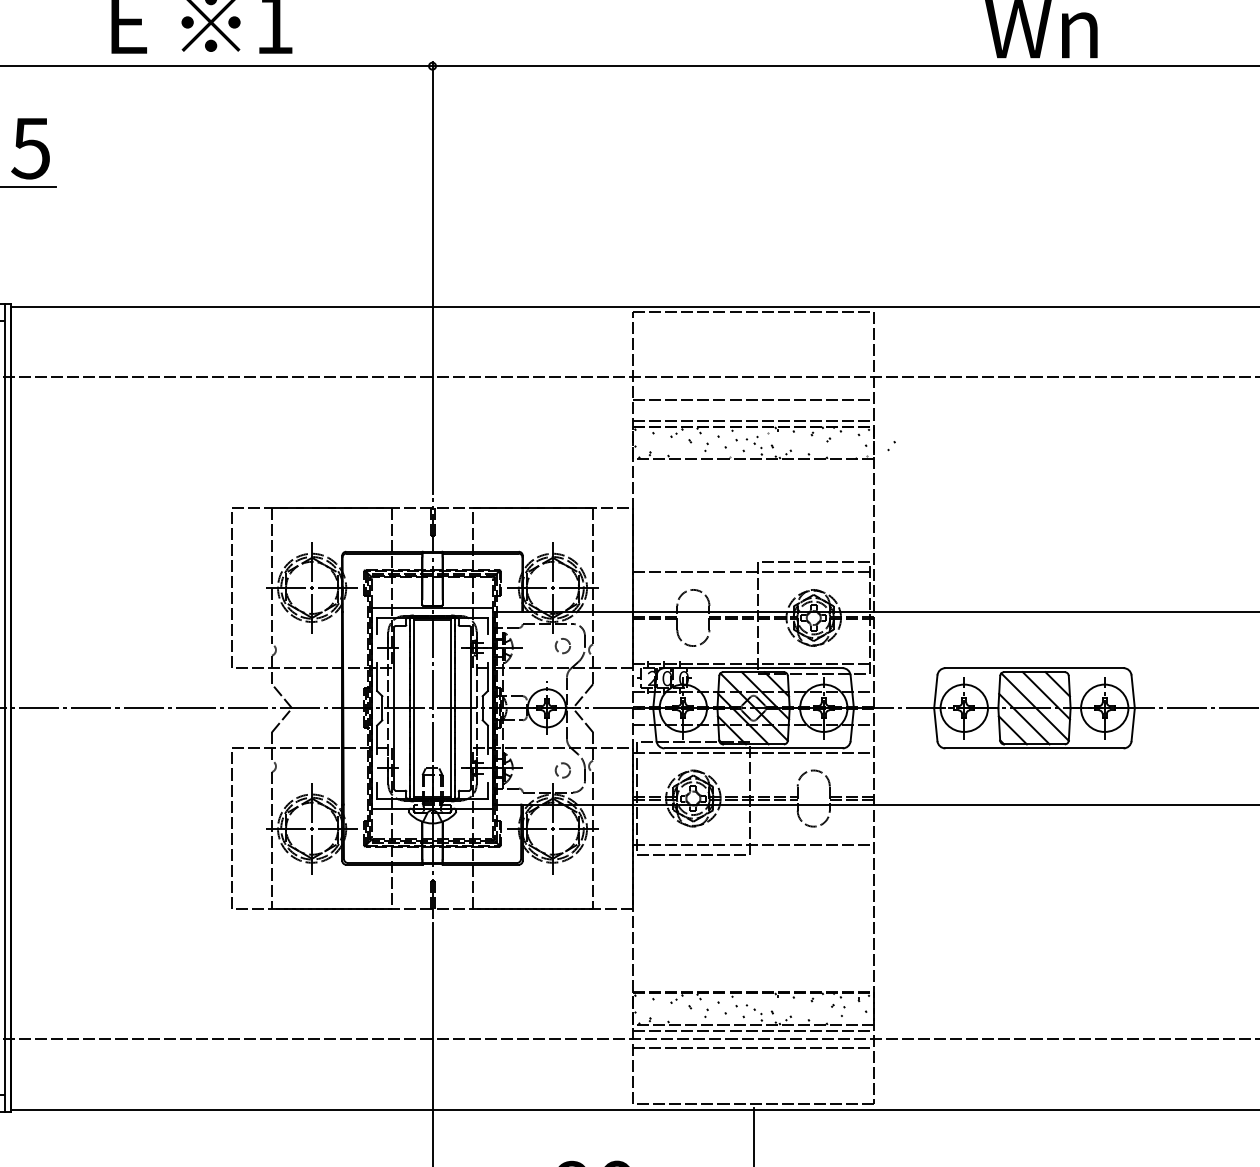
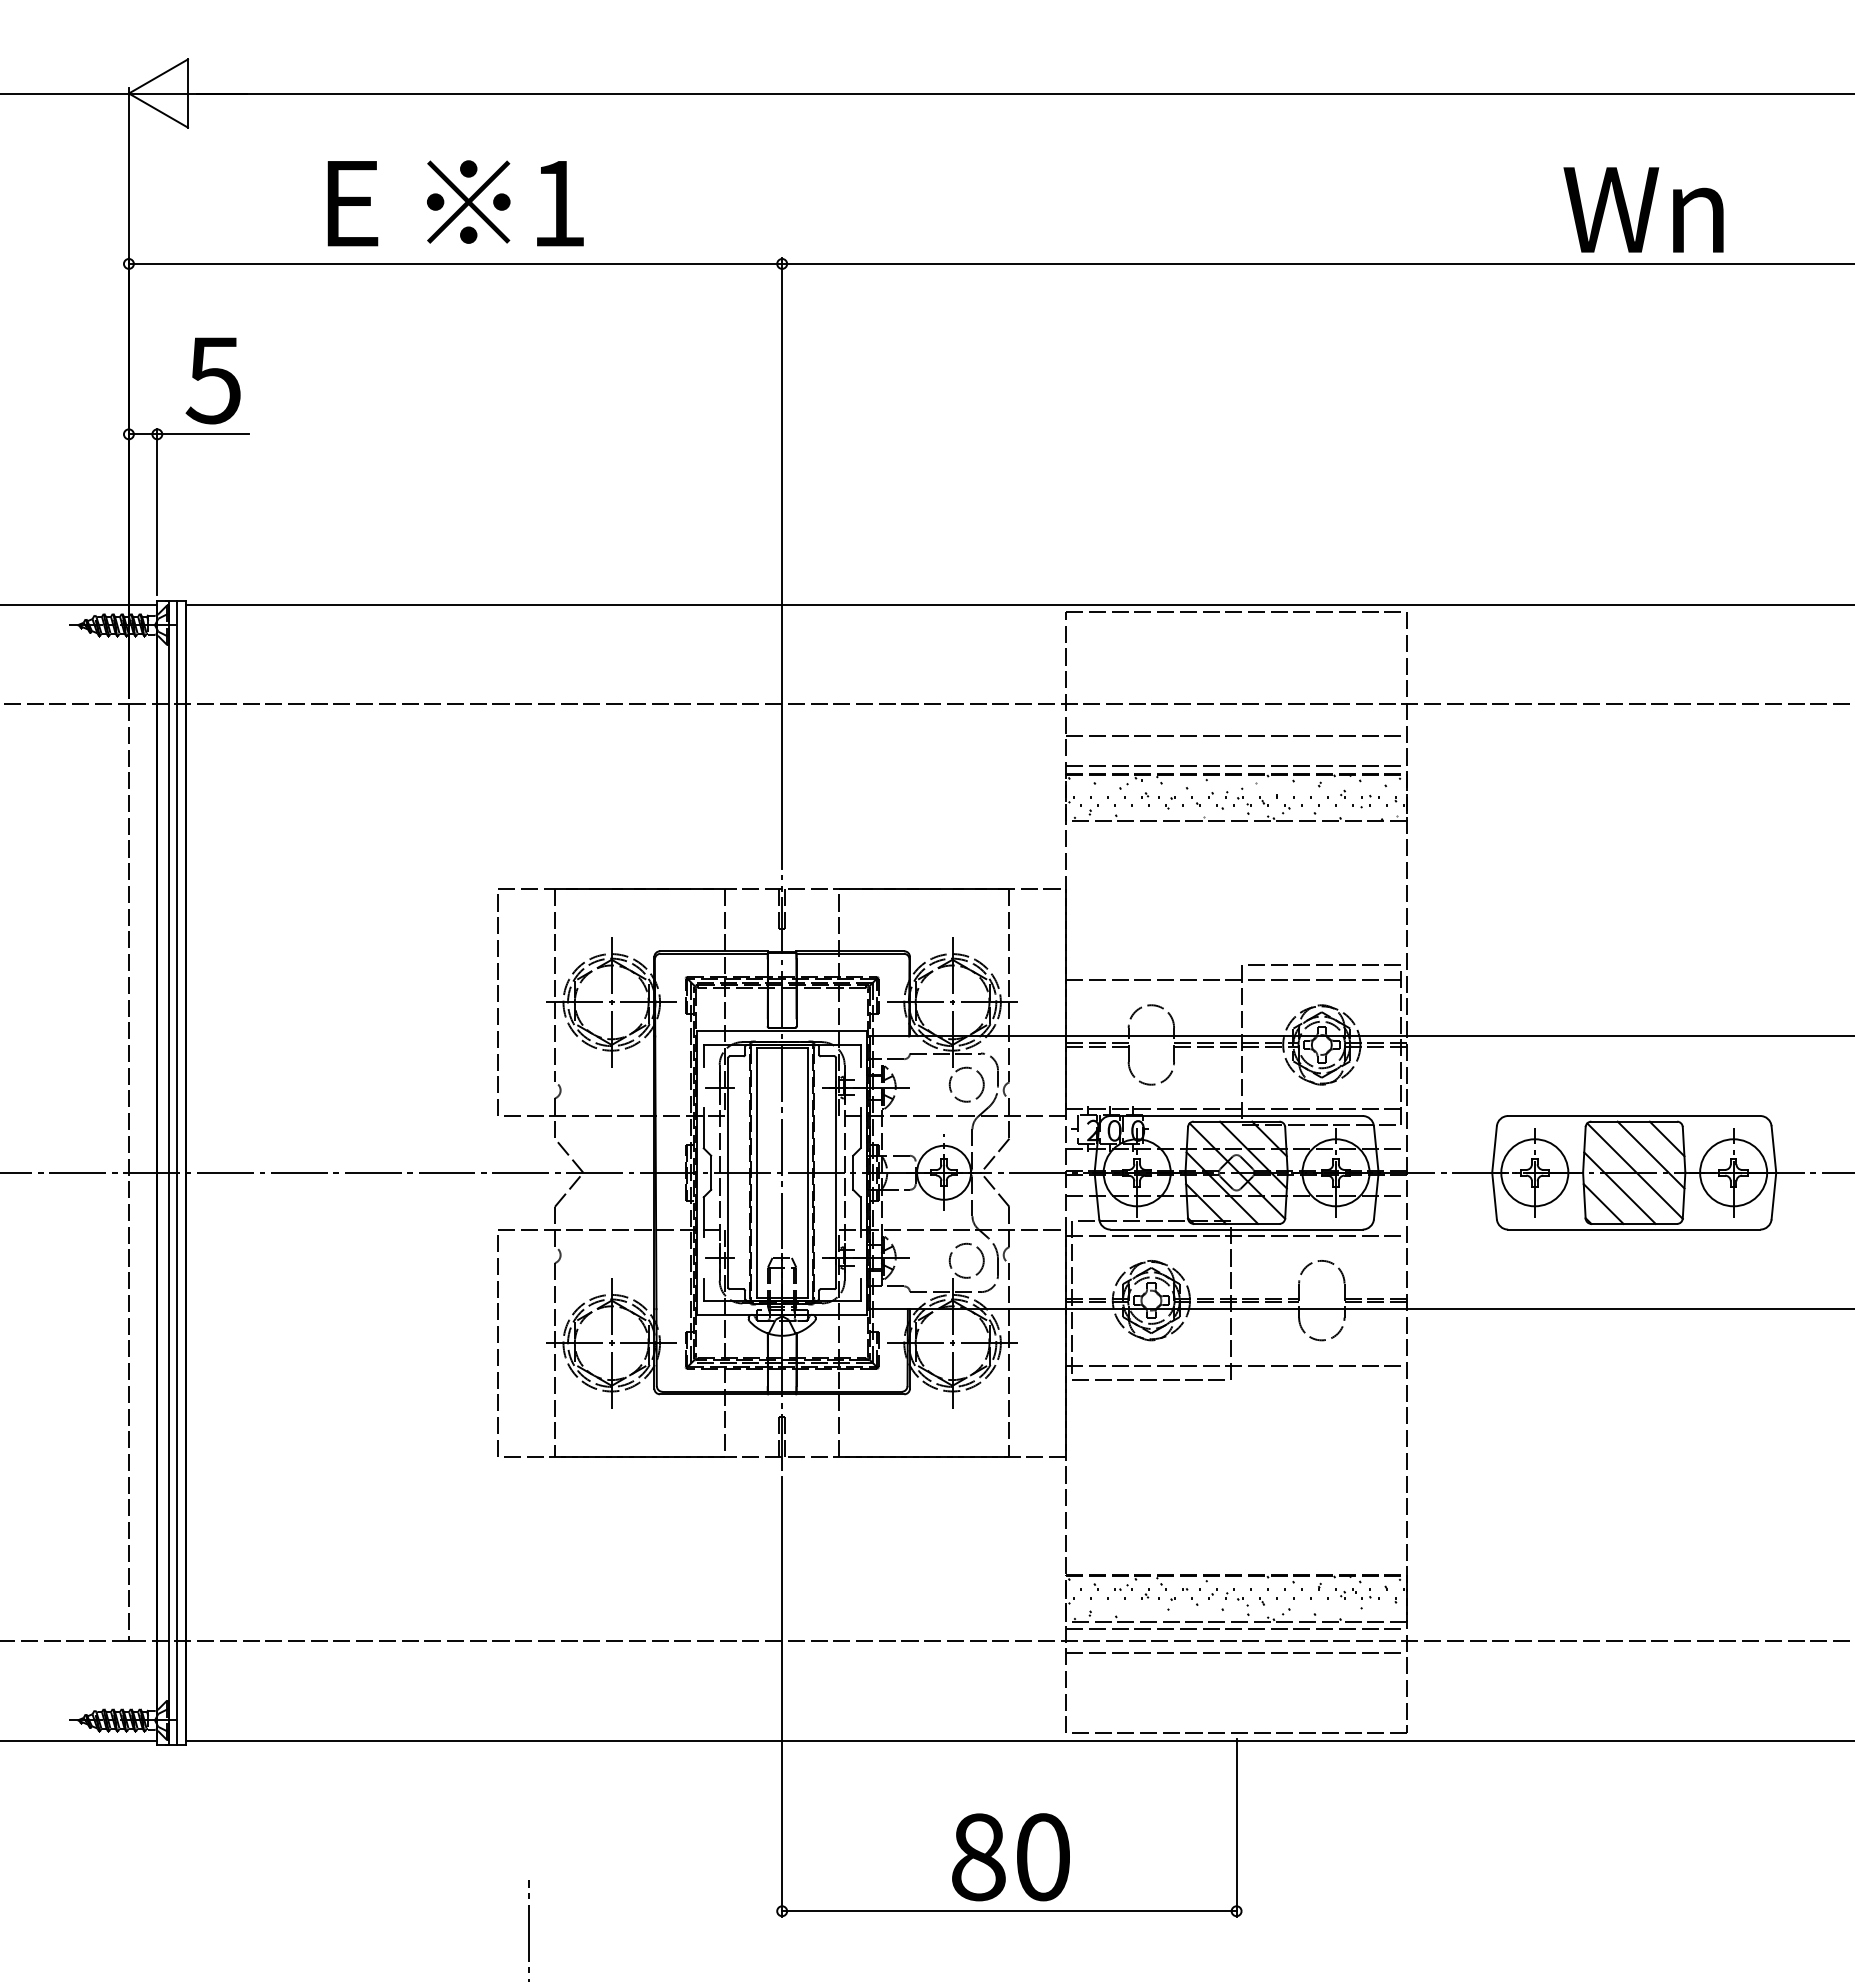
part: (891, 445) -> (1365, 801), moved
circle: (562, 645) -> (966, 1084), size x1.67
circle: (562, 770) -> (966, 1260), size x1.67
part: (838, 1005) -> (1357, 1593), size x1.67

